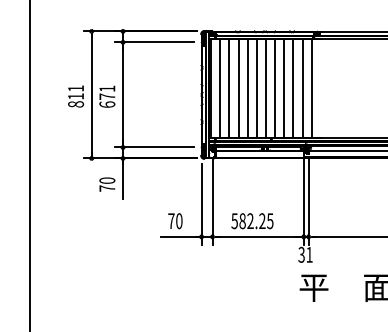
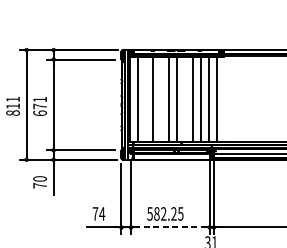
line: (229, 88) -> (145, 99), removed
line: (247, 88) -> (161, 99), removed
line: (275, 88) -> (185, 99), removed
text: (178, 221) -> (101, 214), 70 -> 74
line: (258, 236) -> (170, 227), solid -> dashed

